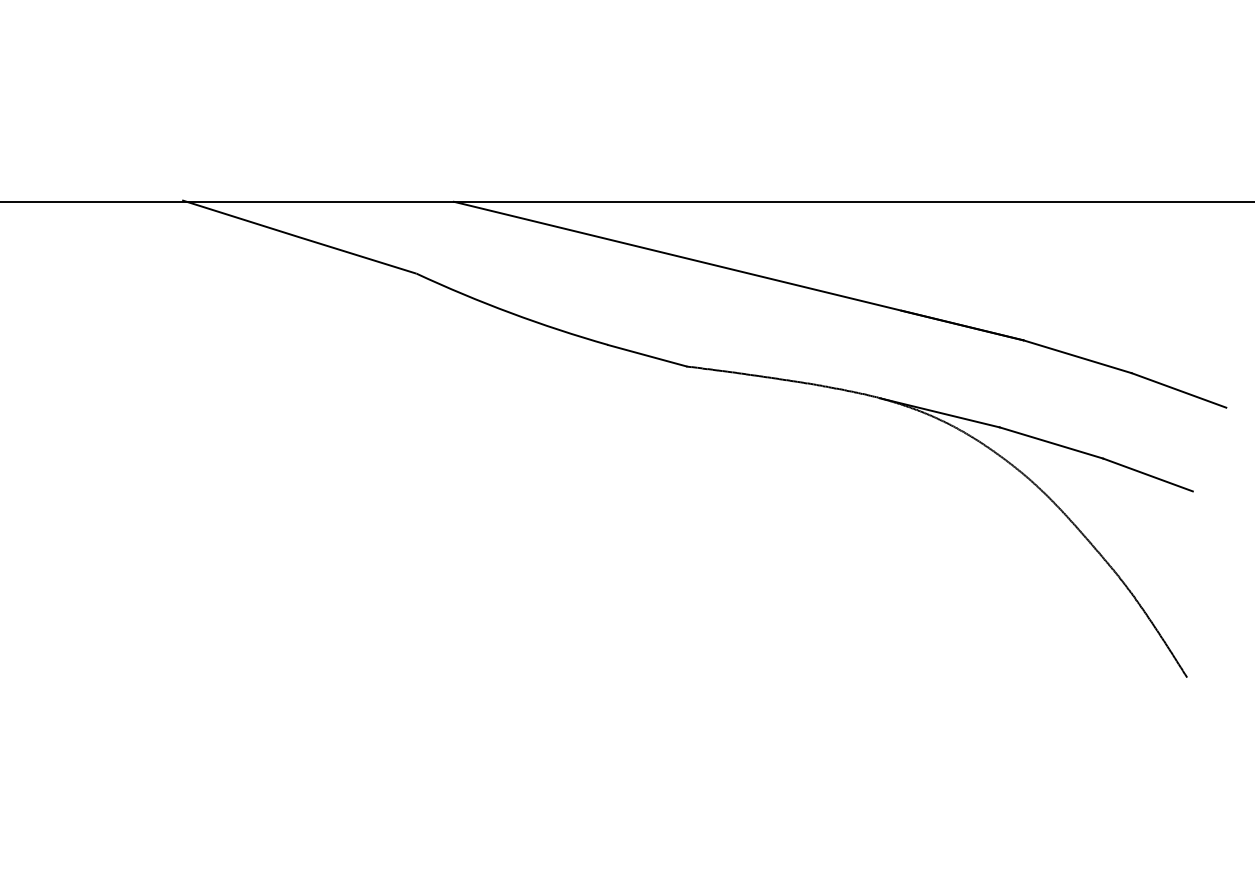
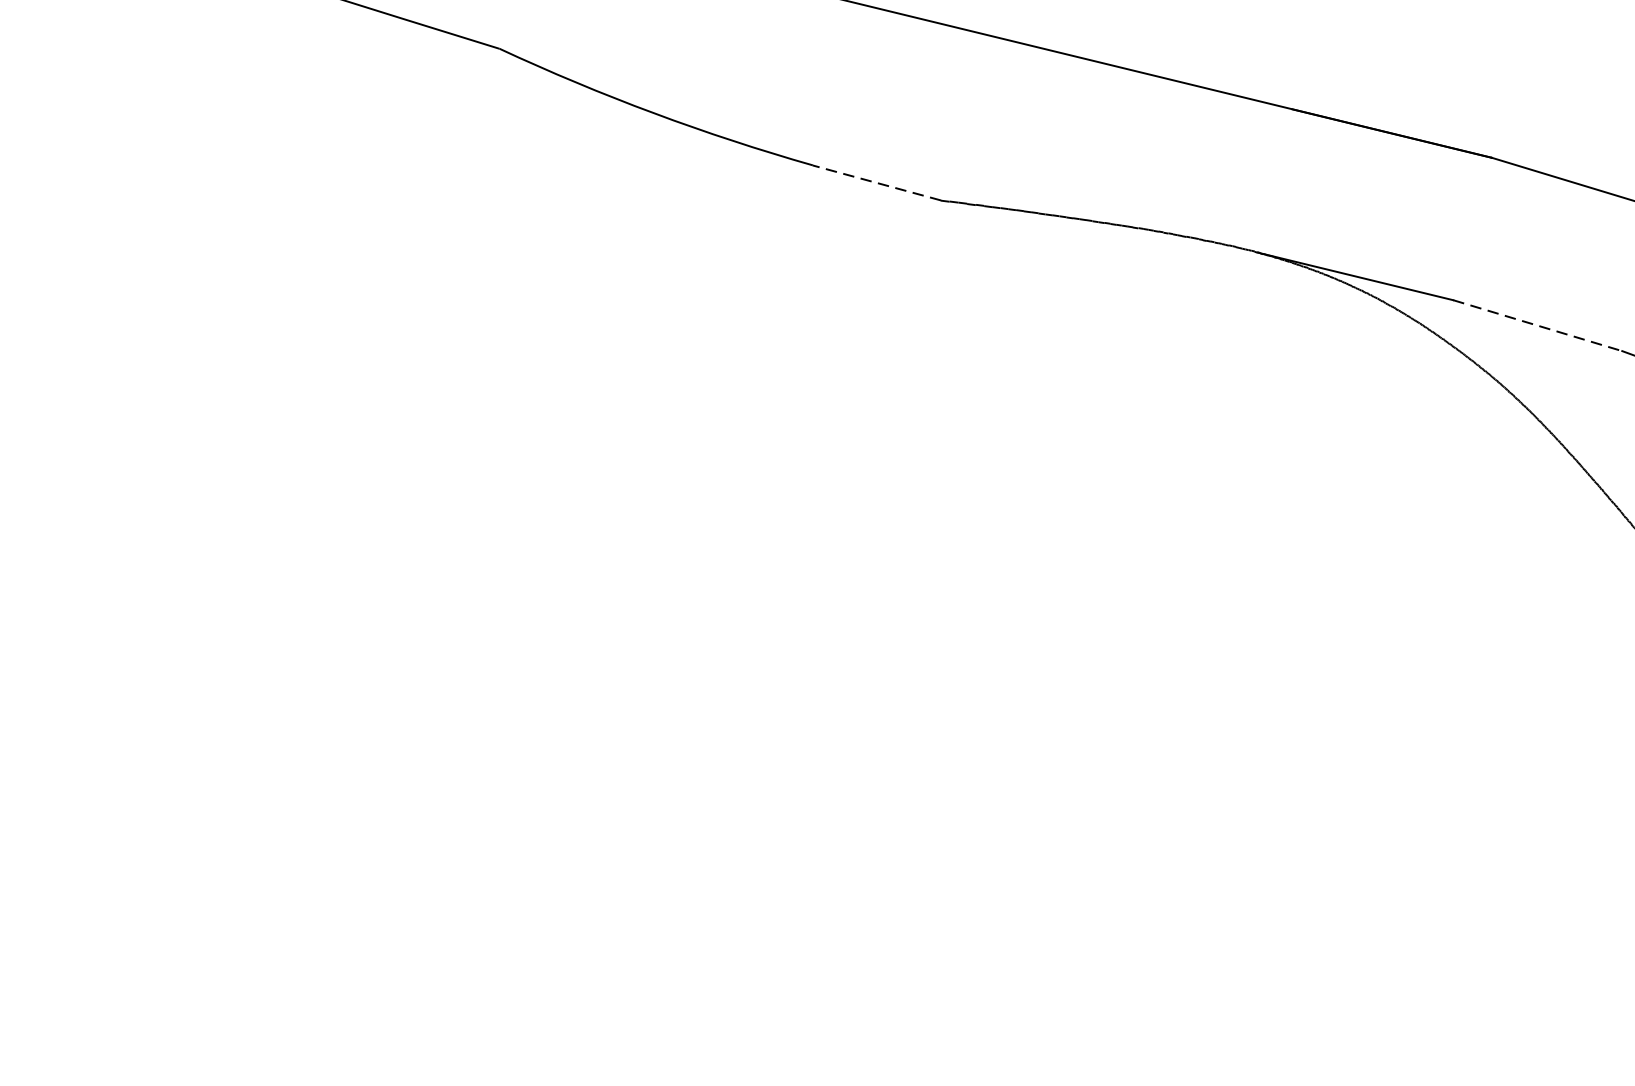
line: (647, 355) -> (877, 182), solid -> dashed
line: (1051, 443) -> (1537, 326), solid -> dashed

